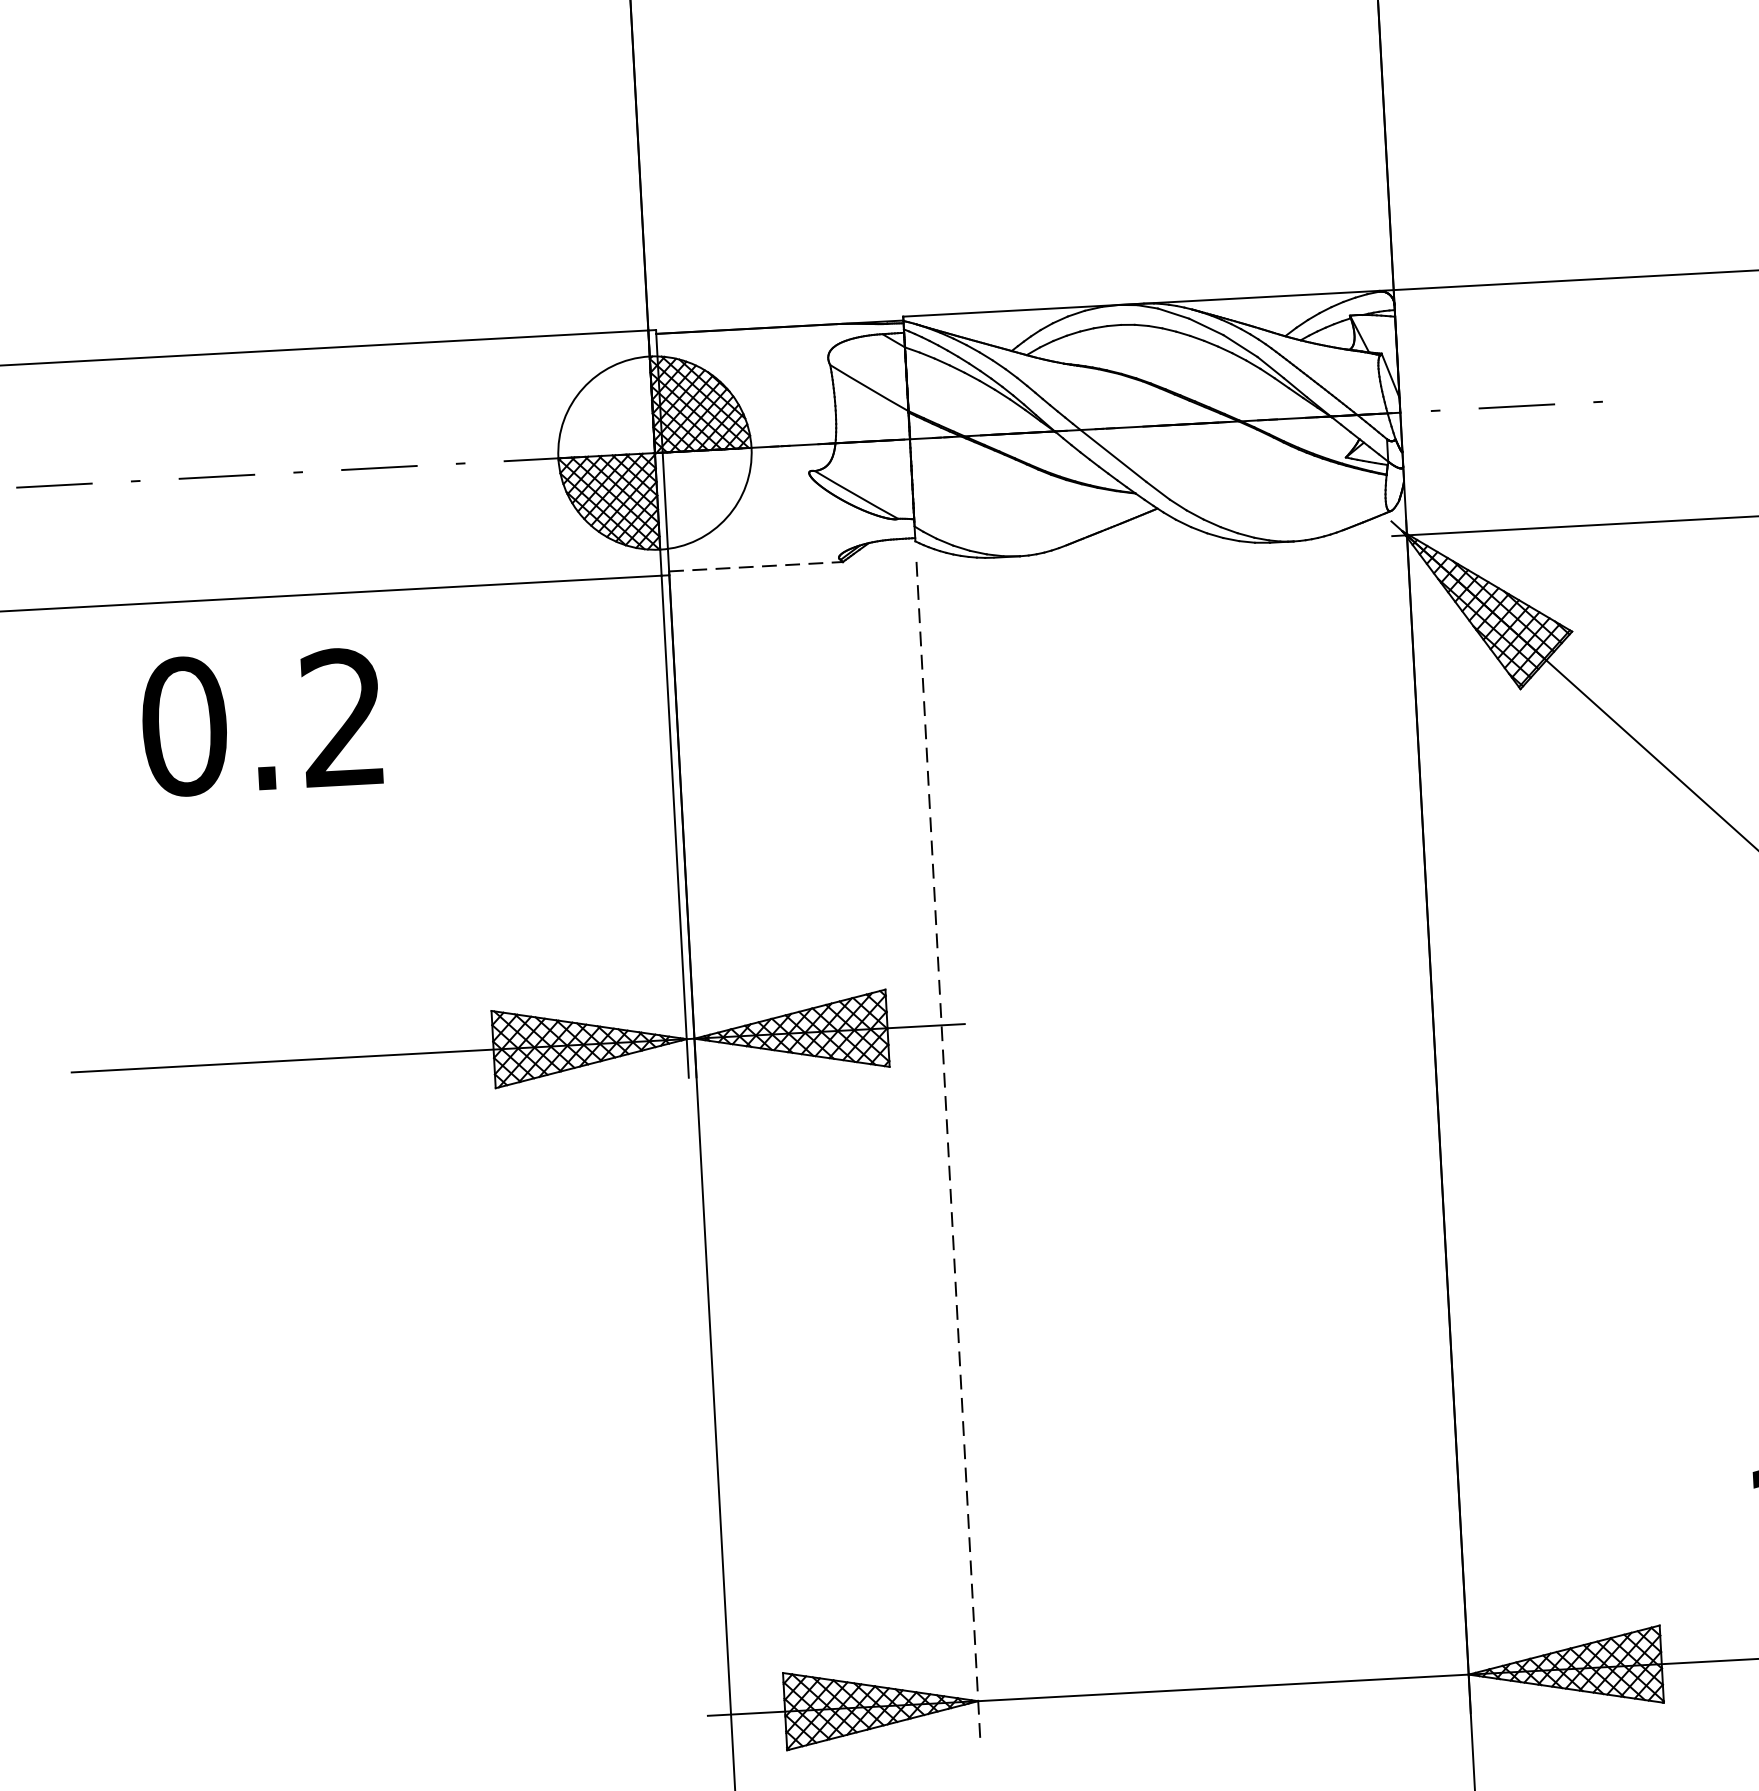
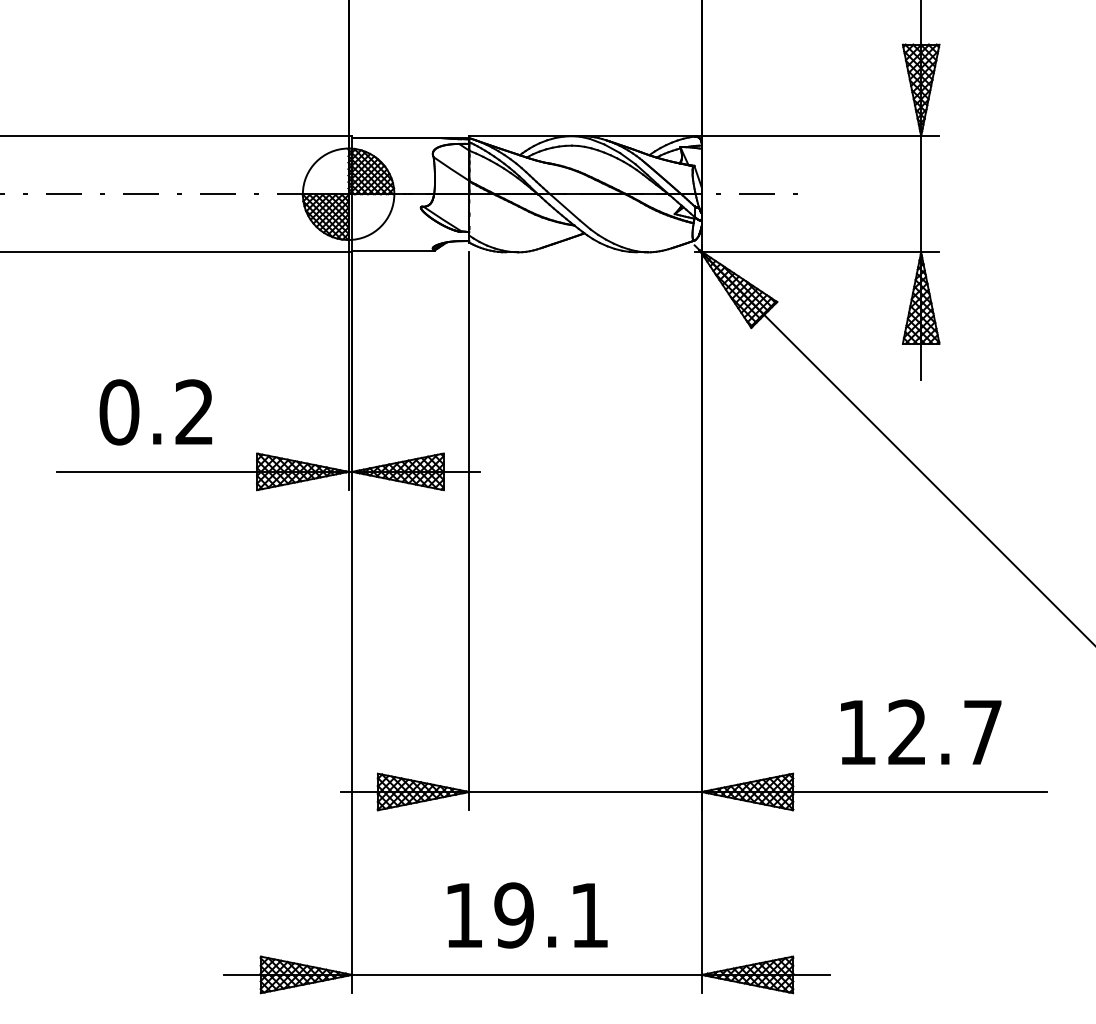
line: (756, 566) -> (393, 250), dashed -> solid
text: (260, 722) -> (155, 412), moved
line: (948, 1151) -> (469, 531), dashed -> solid

